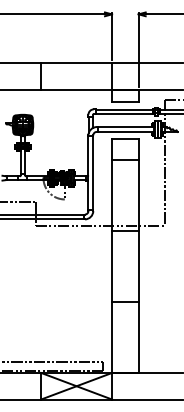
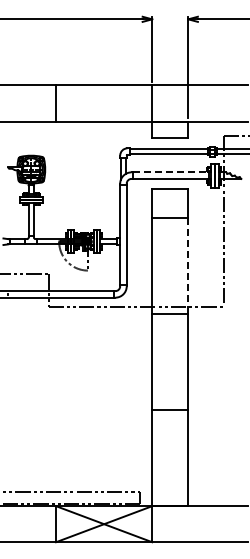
line: (126, 127) -> (171, 172), solid -> dashed
line: (138, 196) -> (188, 266), solid -> dashed

